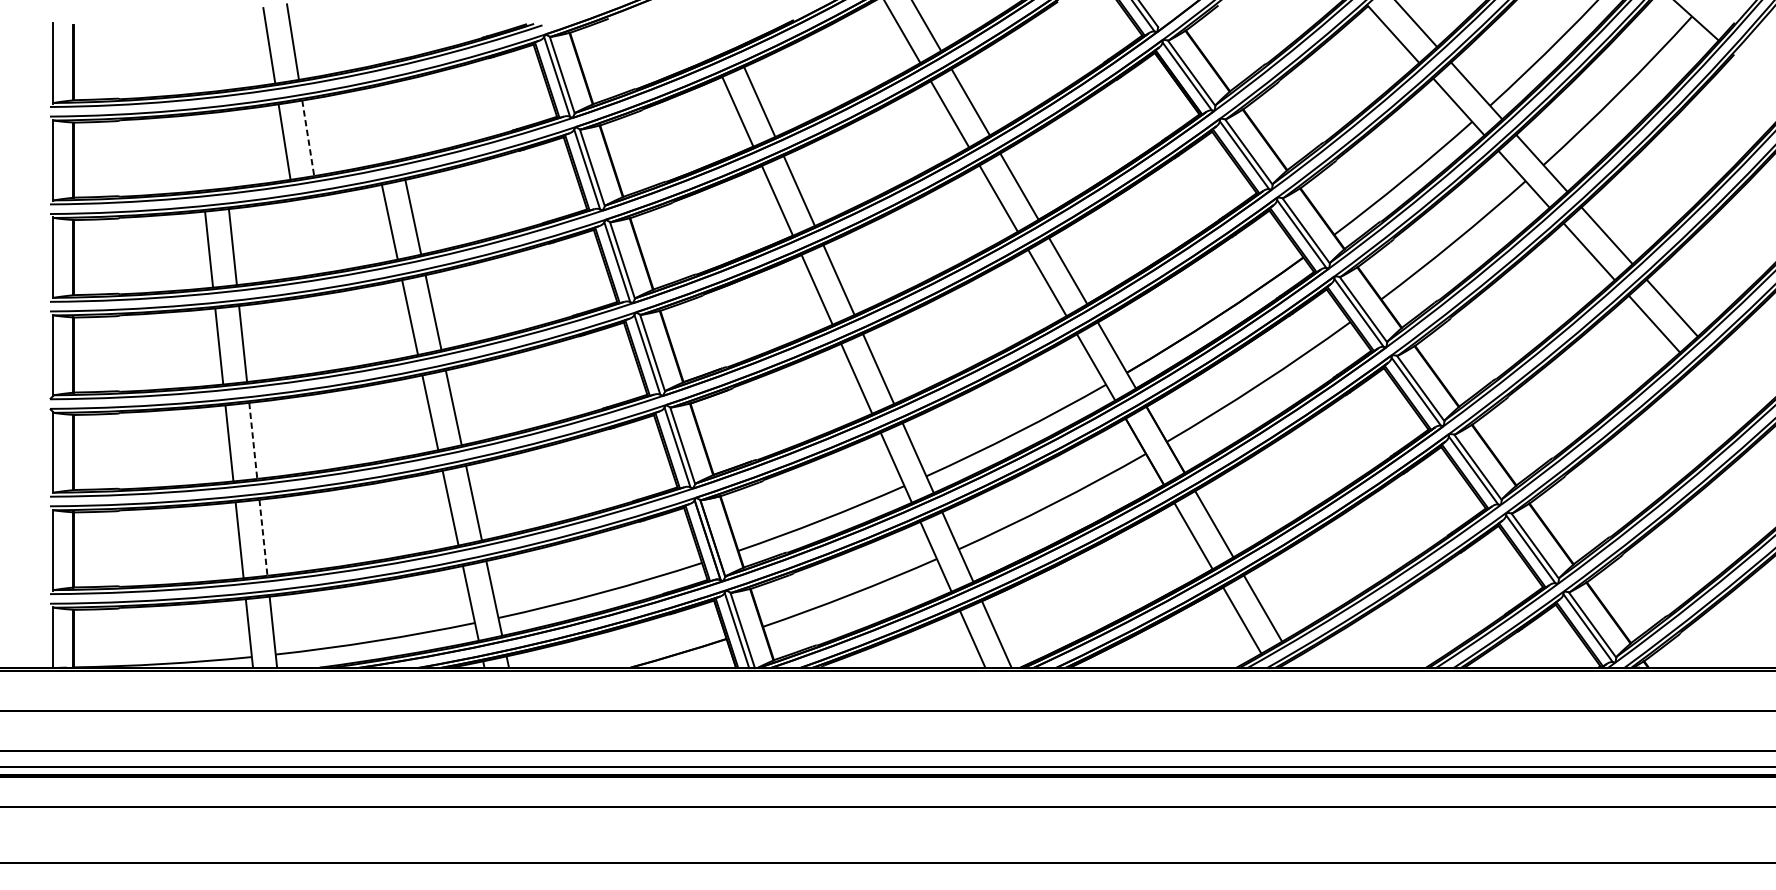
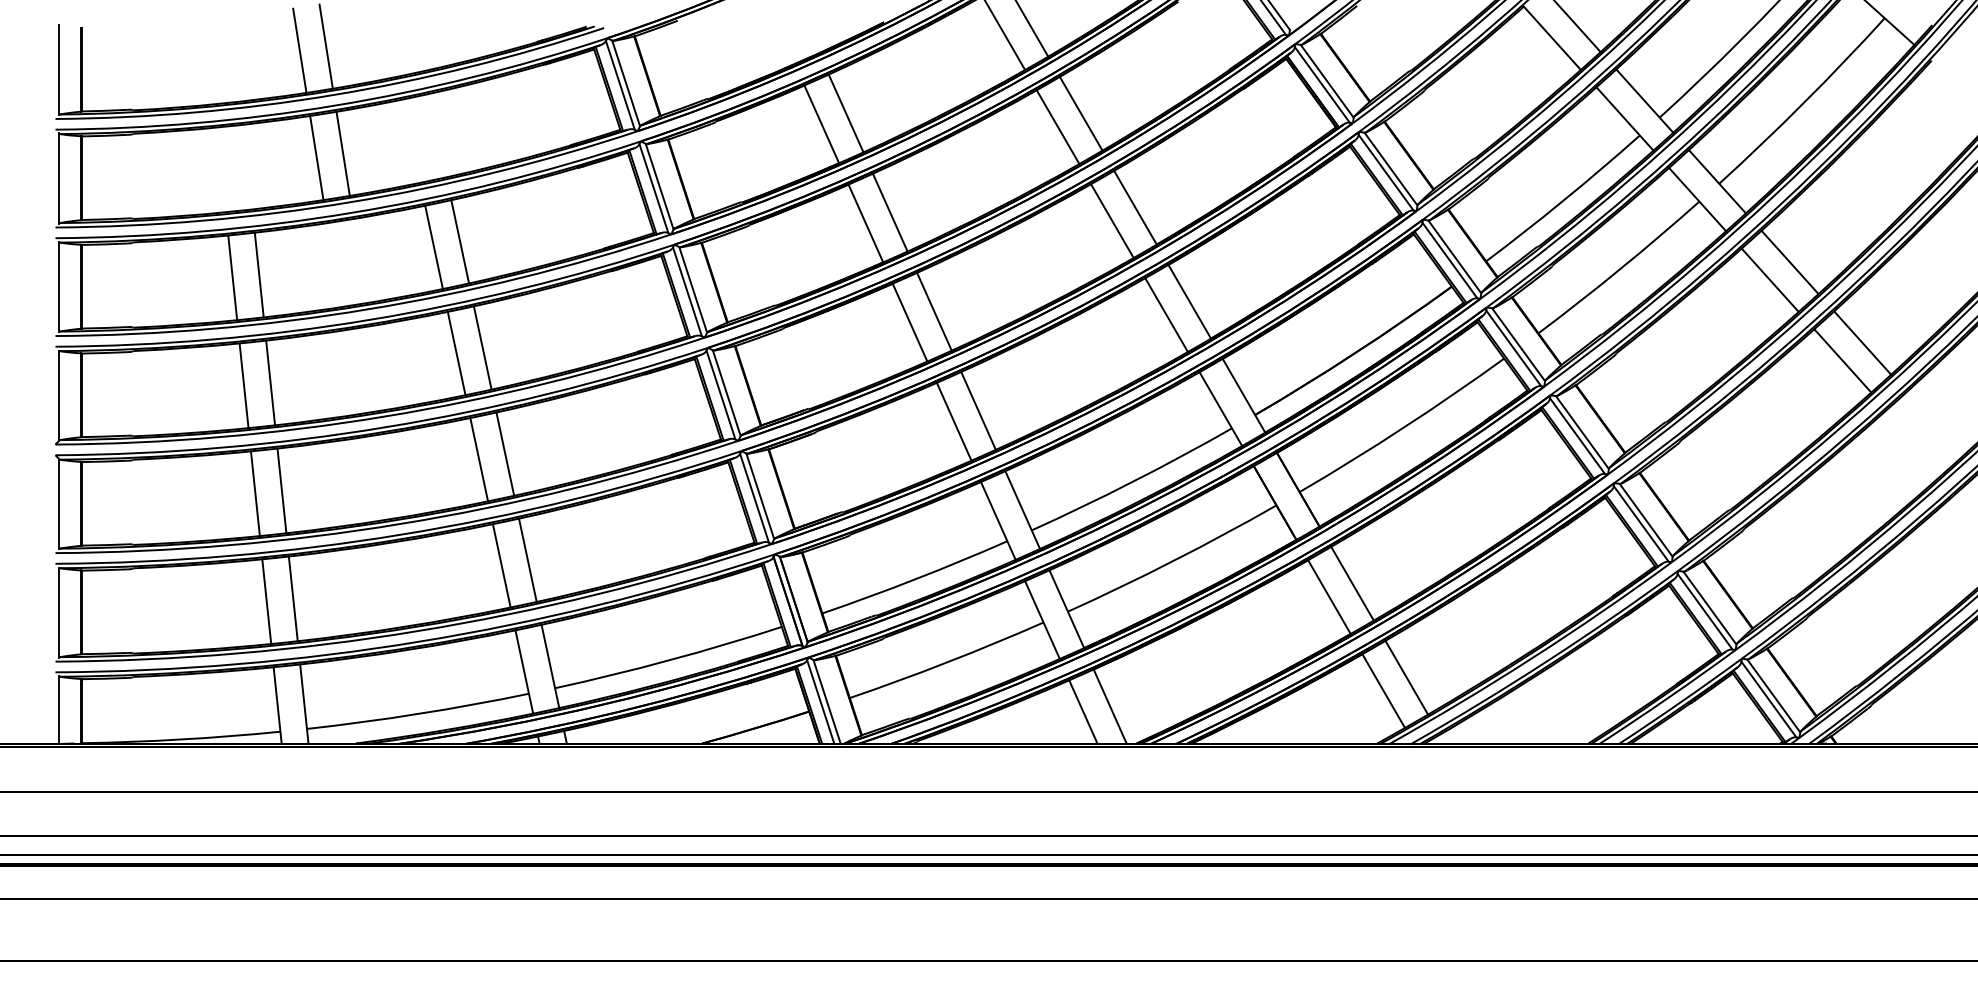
line: (308, 137) -> (343, 153), dashed -> solid
line: (252, 440) -> (281, 490), dashed -> solid
line: (263, 537) -> (293, 598), dashed -> solid

